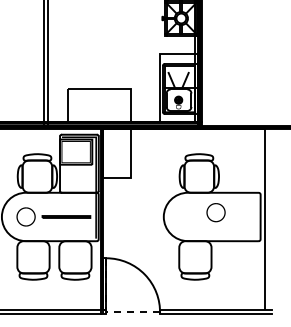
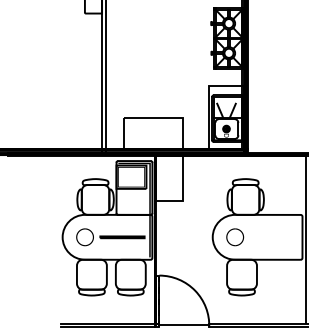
part: (216, 212) -> (235, 237), moved
line: (133, 312) -> (184, 325), dashed -> solid

